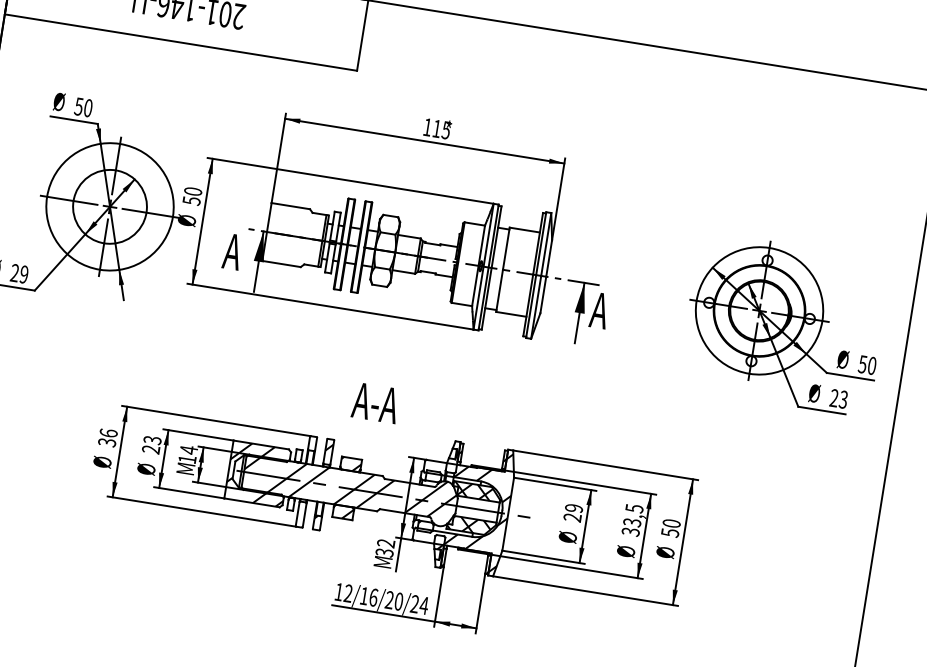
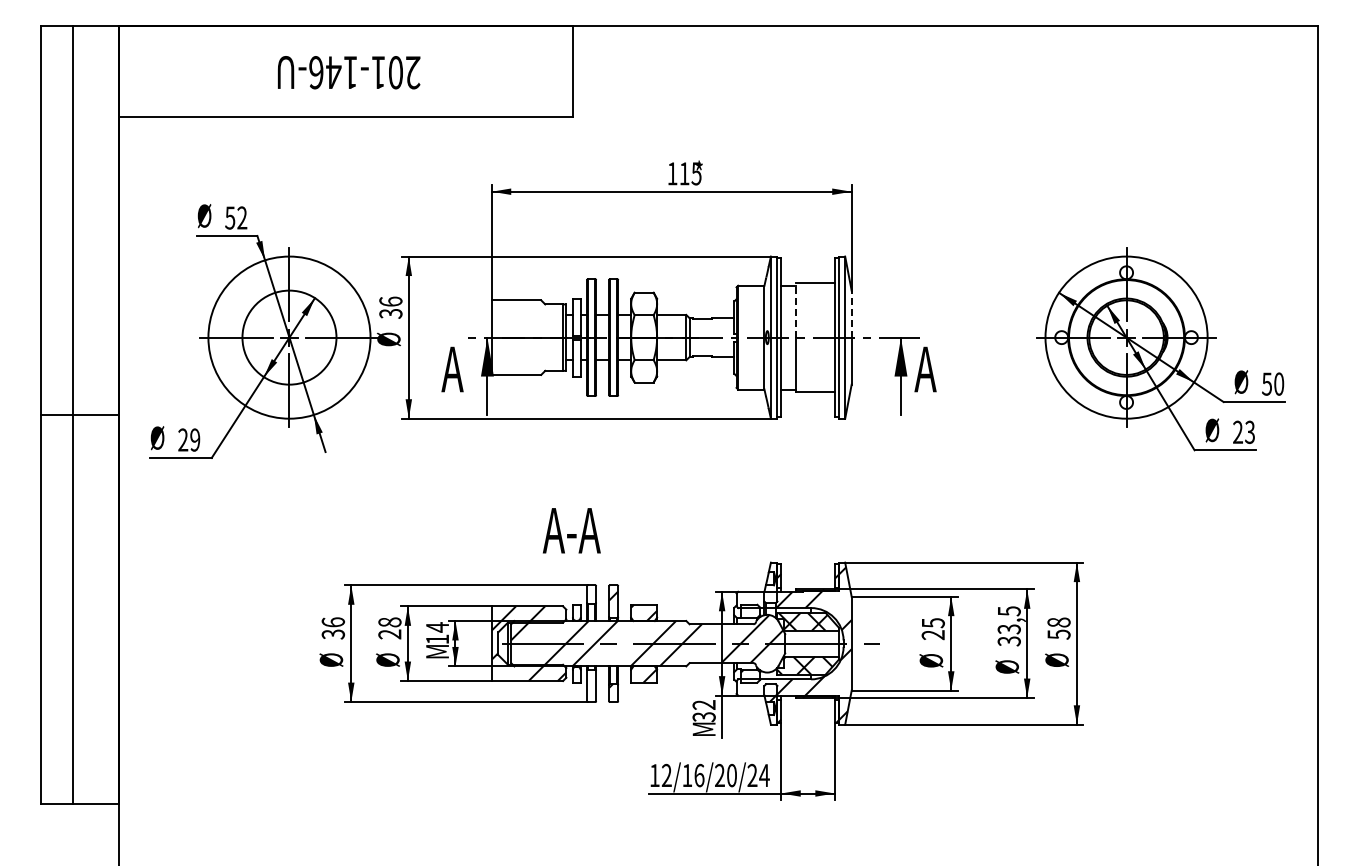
text: (88, 107) -> (242, 217), 50 -> 52
text: (192, 196) -> (390, 307), 50 -> 36
line: (506, 247) -> (795, 309), solid -> dashed
line: (548, 258) -> (851, 314), solid -> dashed
text: (375, 402) -> (571, 530), moved
text: (152, 440) -> (389, 622), 23 -> 28
text: (573, 508) -> (932, 623), 29 -> 25
text: (672, 523) -> (1059, 622), 50 -> 58

